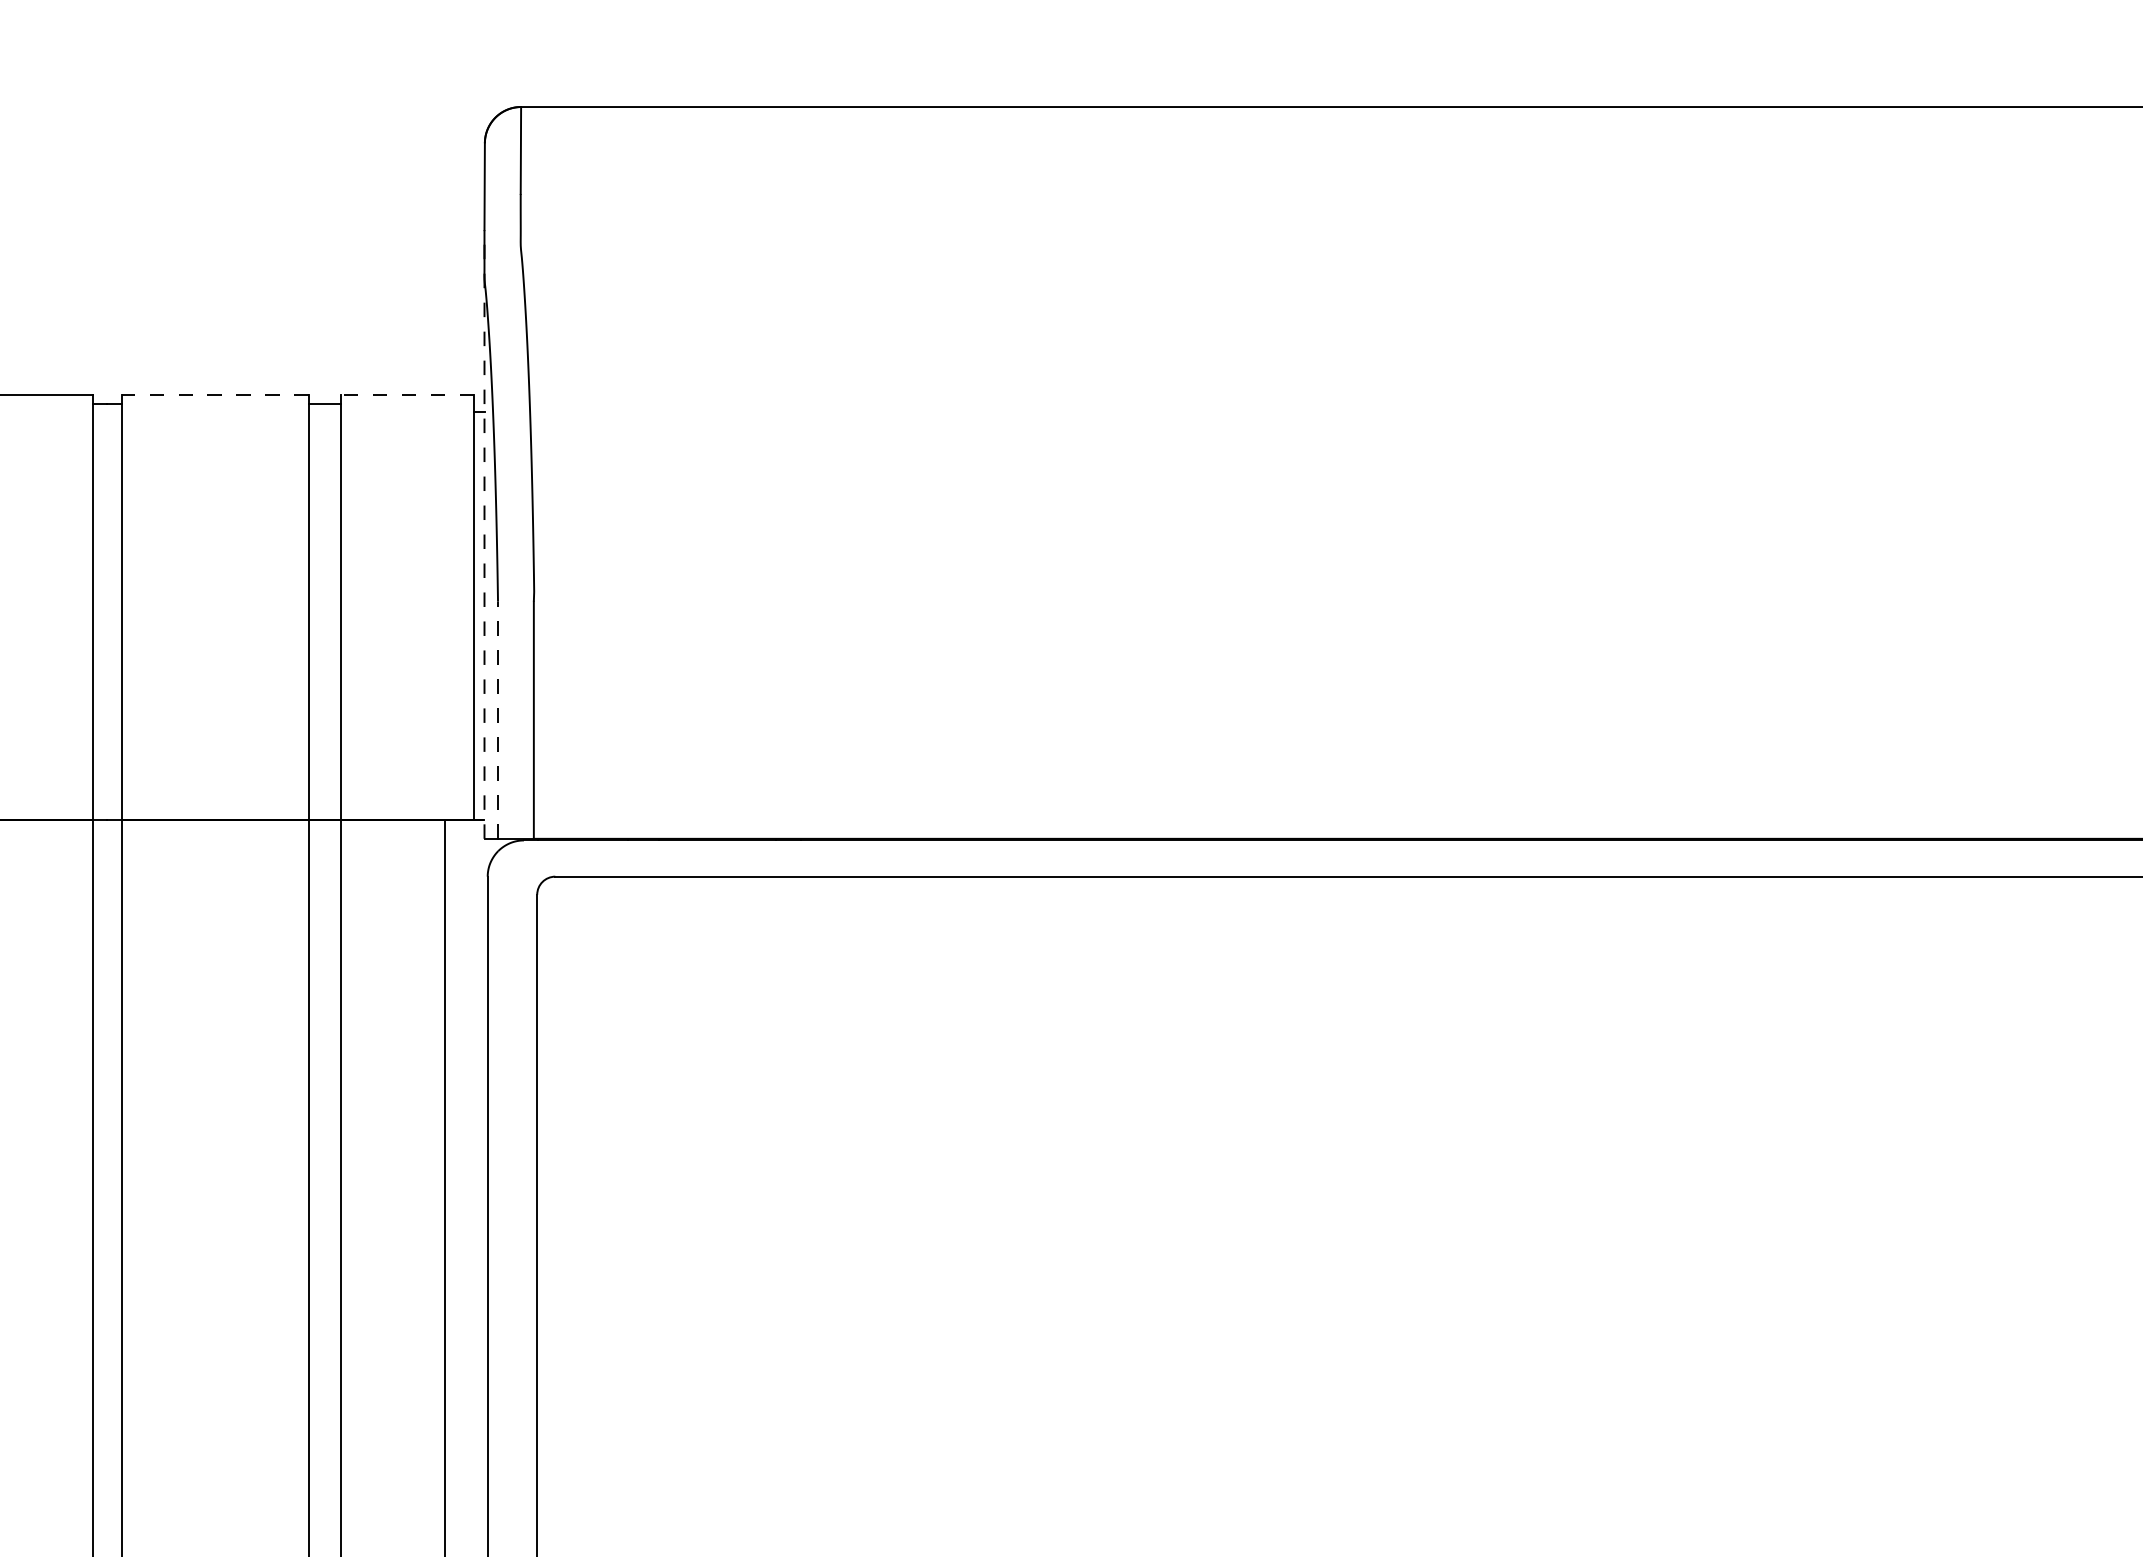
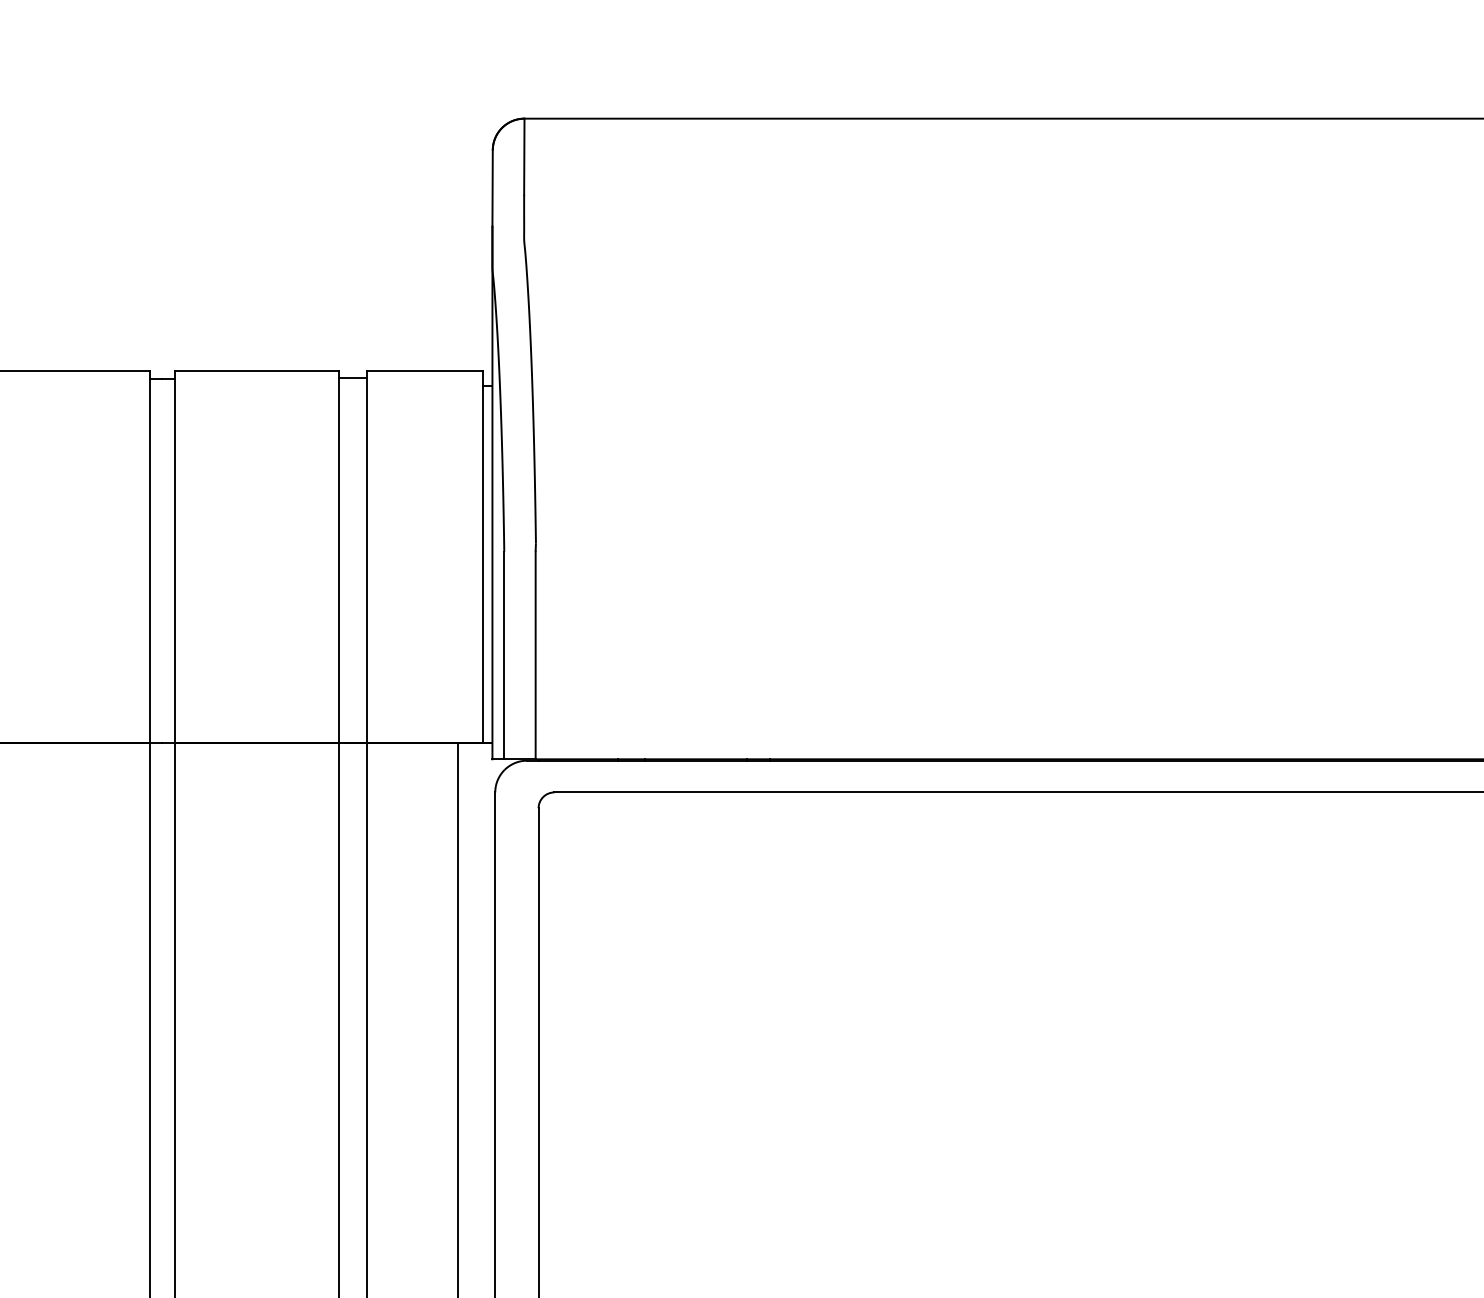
line: (214, 395) -> (256, 371), dashed -> solid
line: (407, 395) -> (425, 371), dashed -> solid
line: (484, 534) -> (492, 492), dashed -> solid
line: (498, 720) -> (504, 655), dashed -> solid

